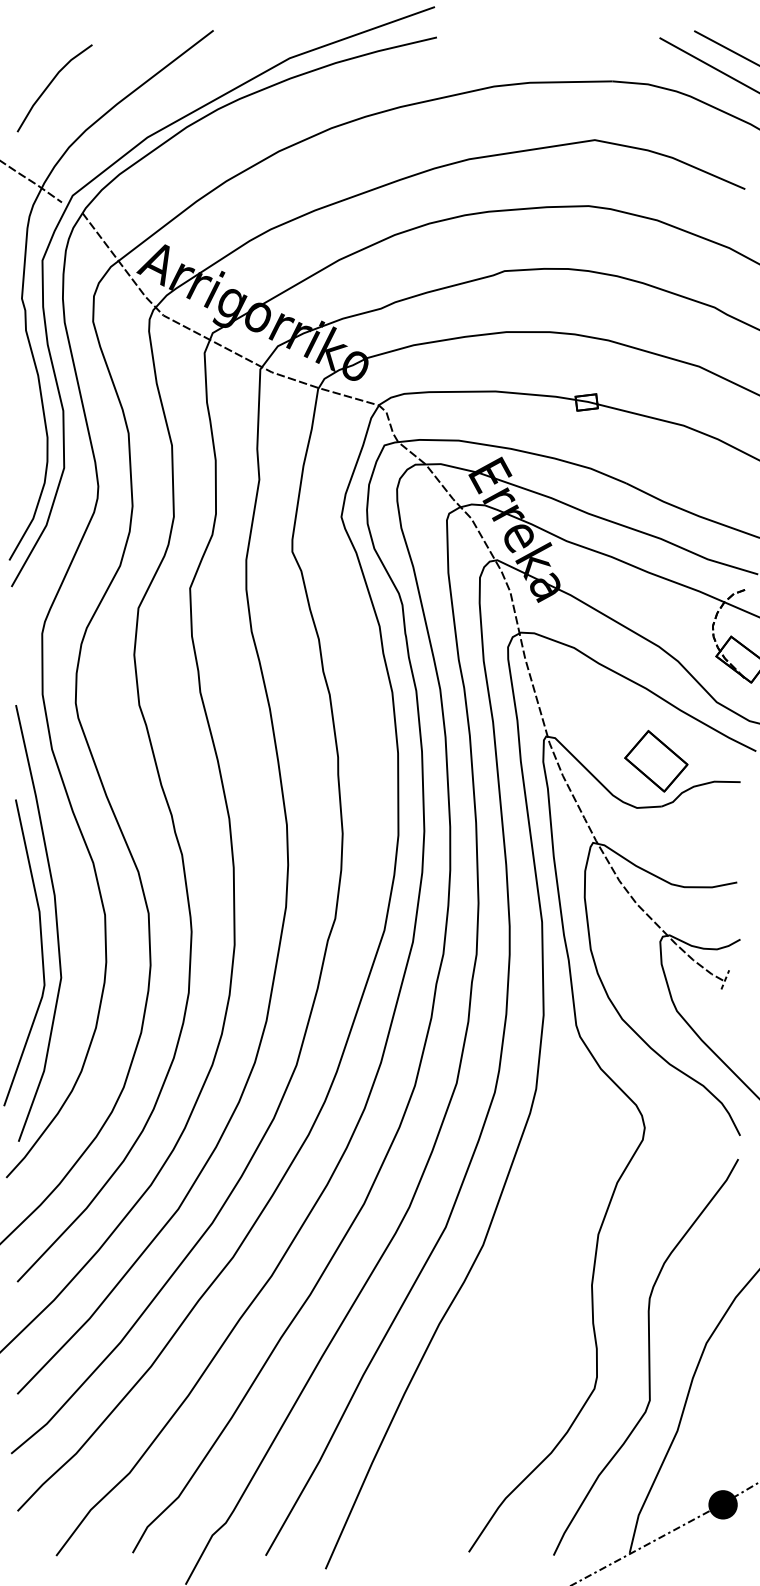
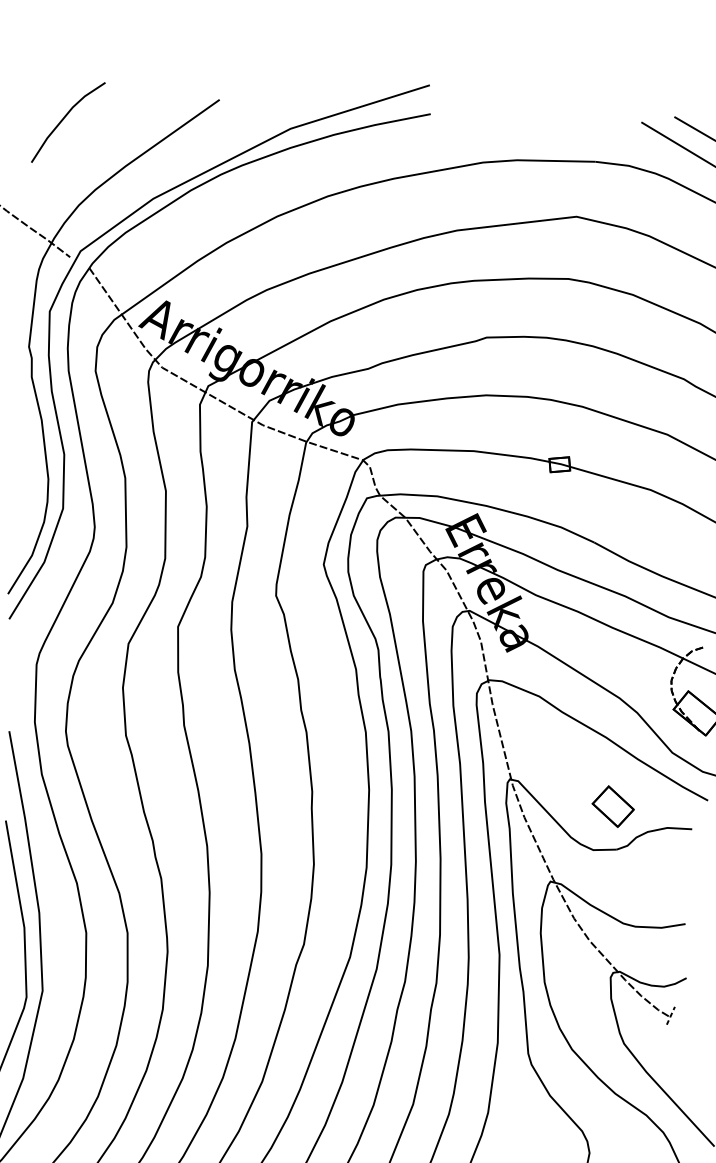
line: (49, 86) -> (63, 120), moved
part: (656, 761) -> (613, 806), size x0.7

